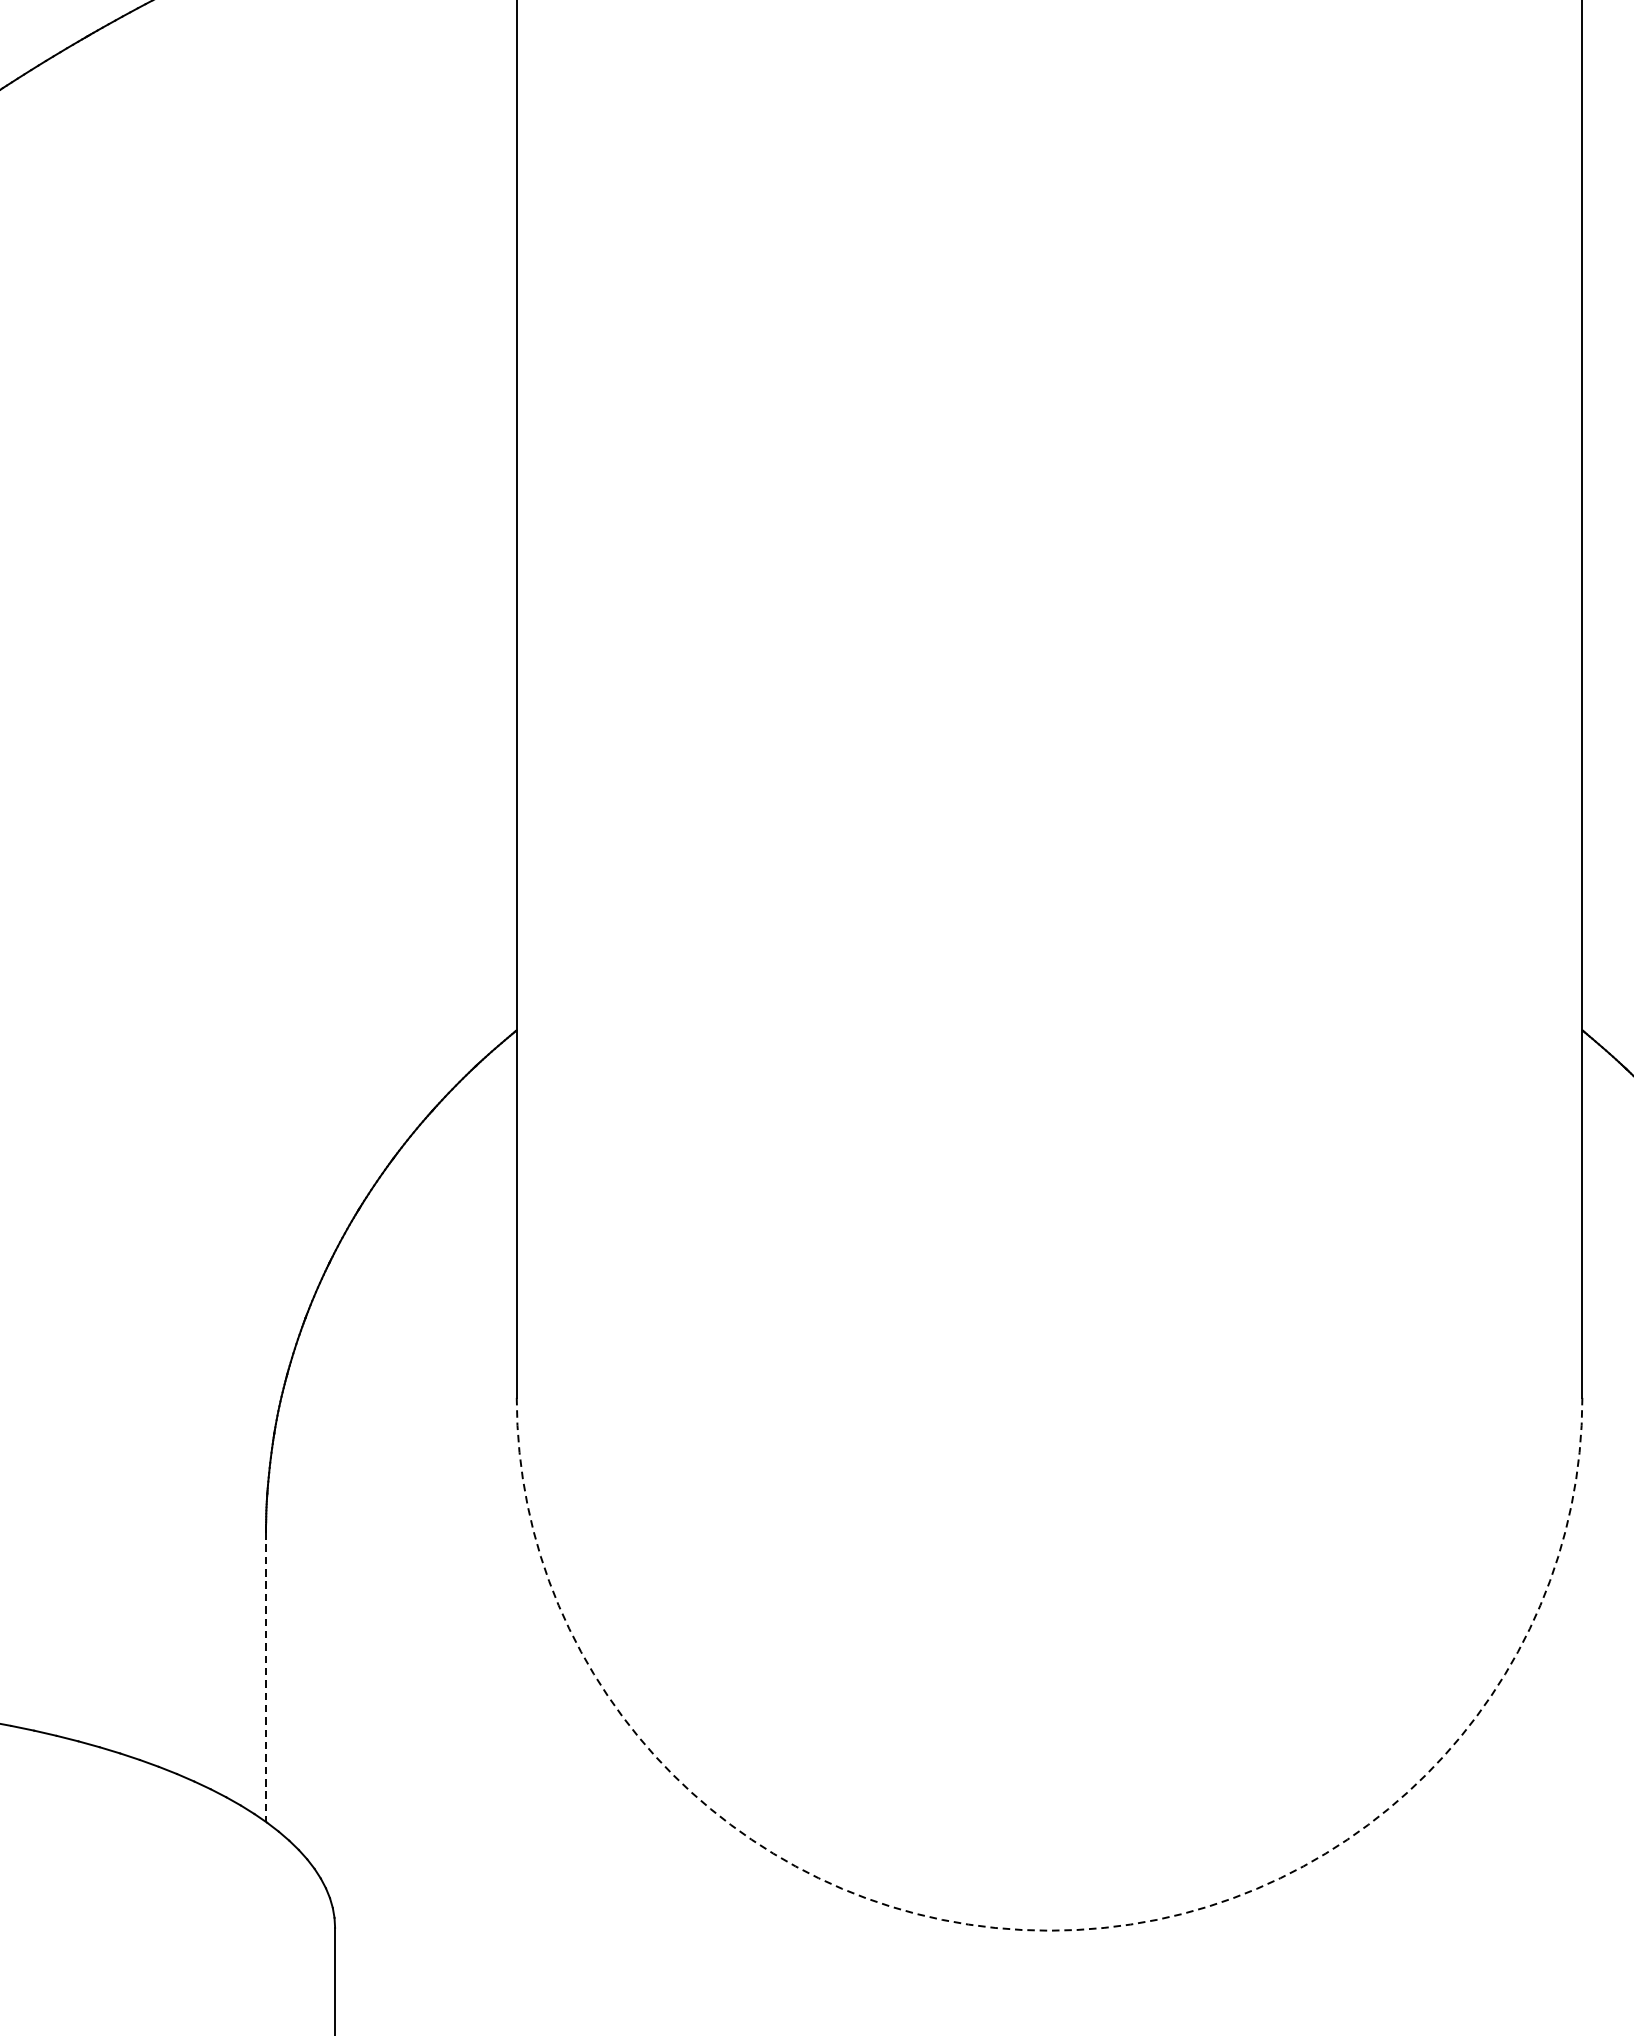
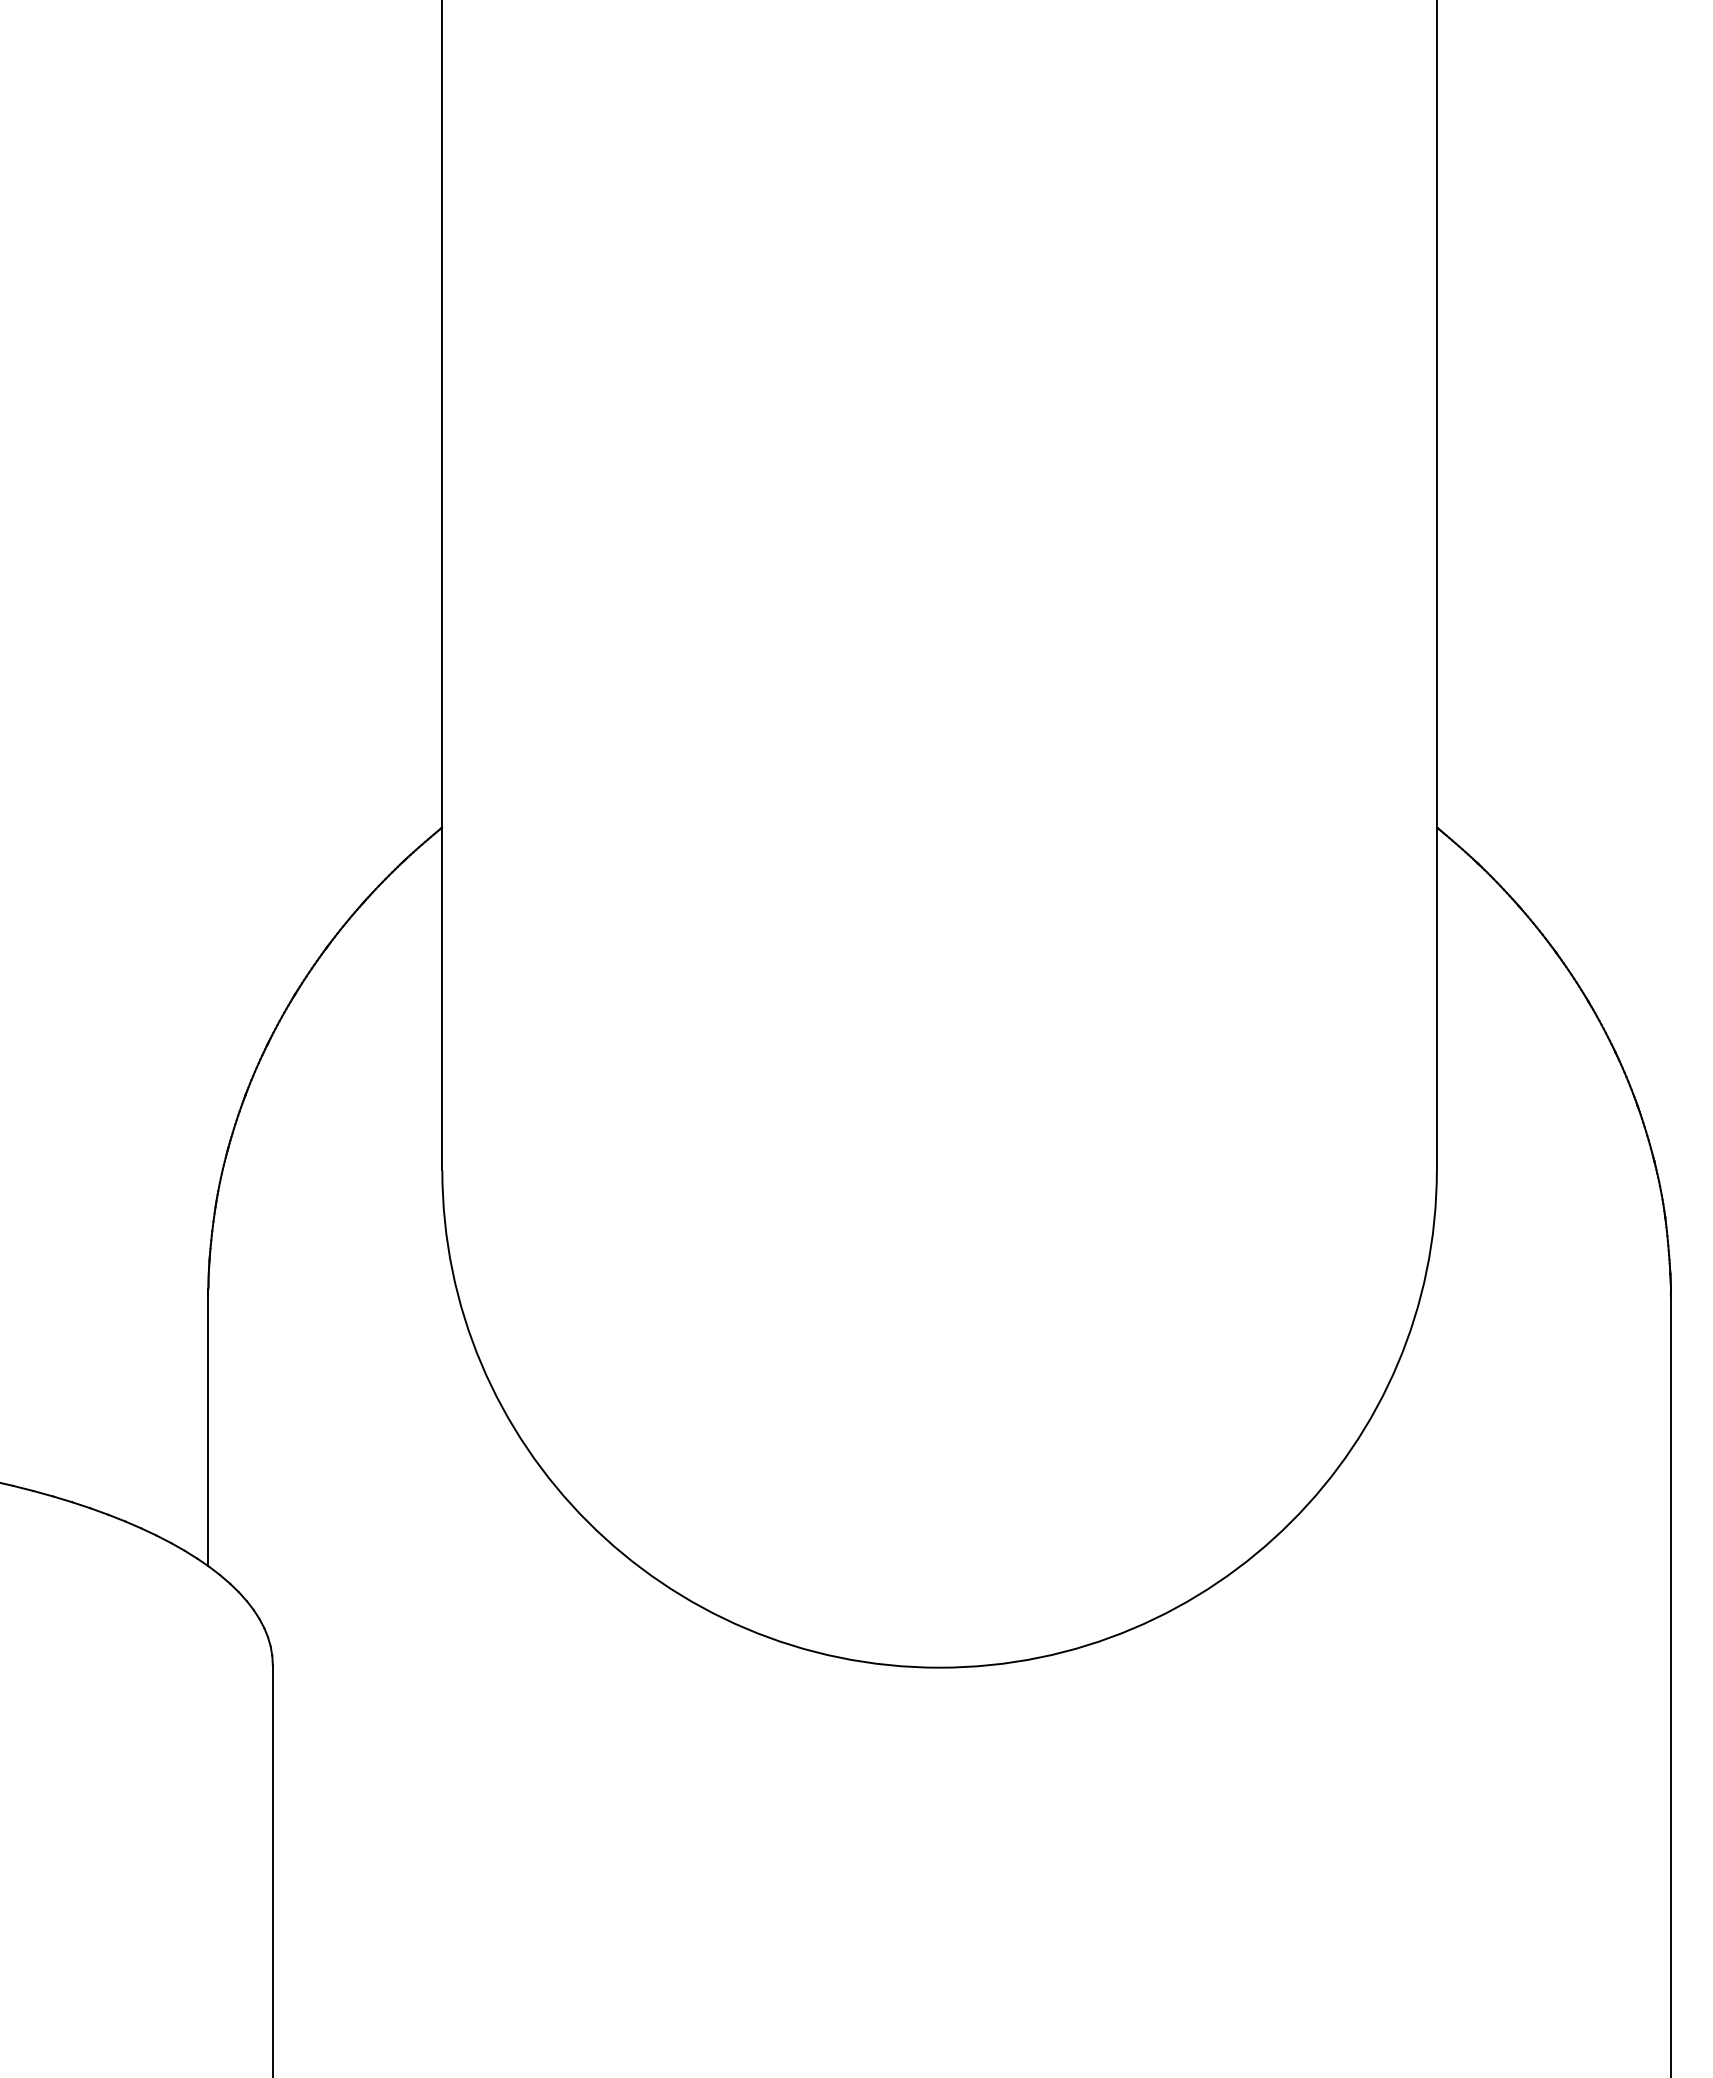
line: (266, 1677) -> (208, 1431), dashed -> solid
arc: (1049, 1930) -> (939, 1667), dashed -> solid

